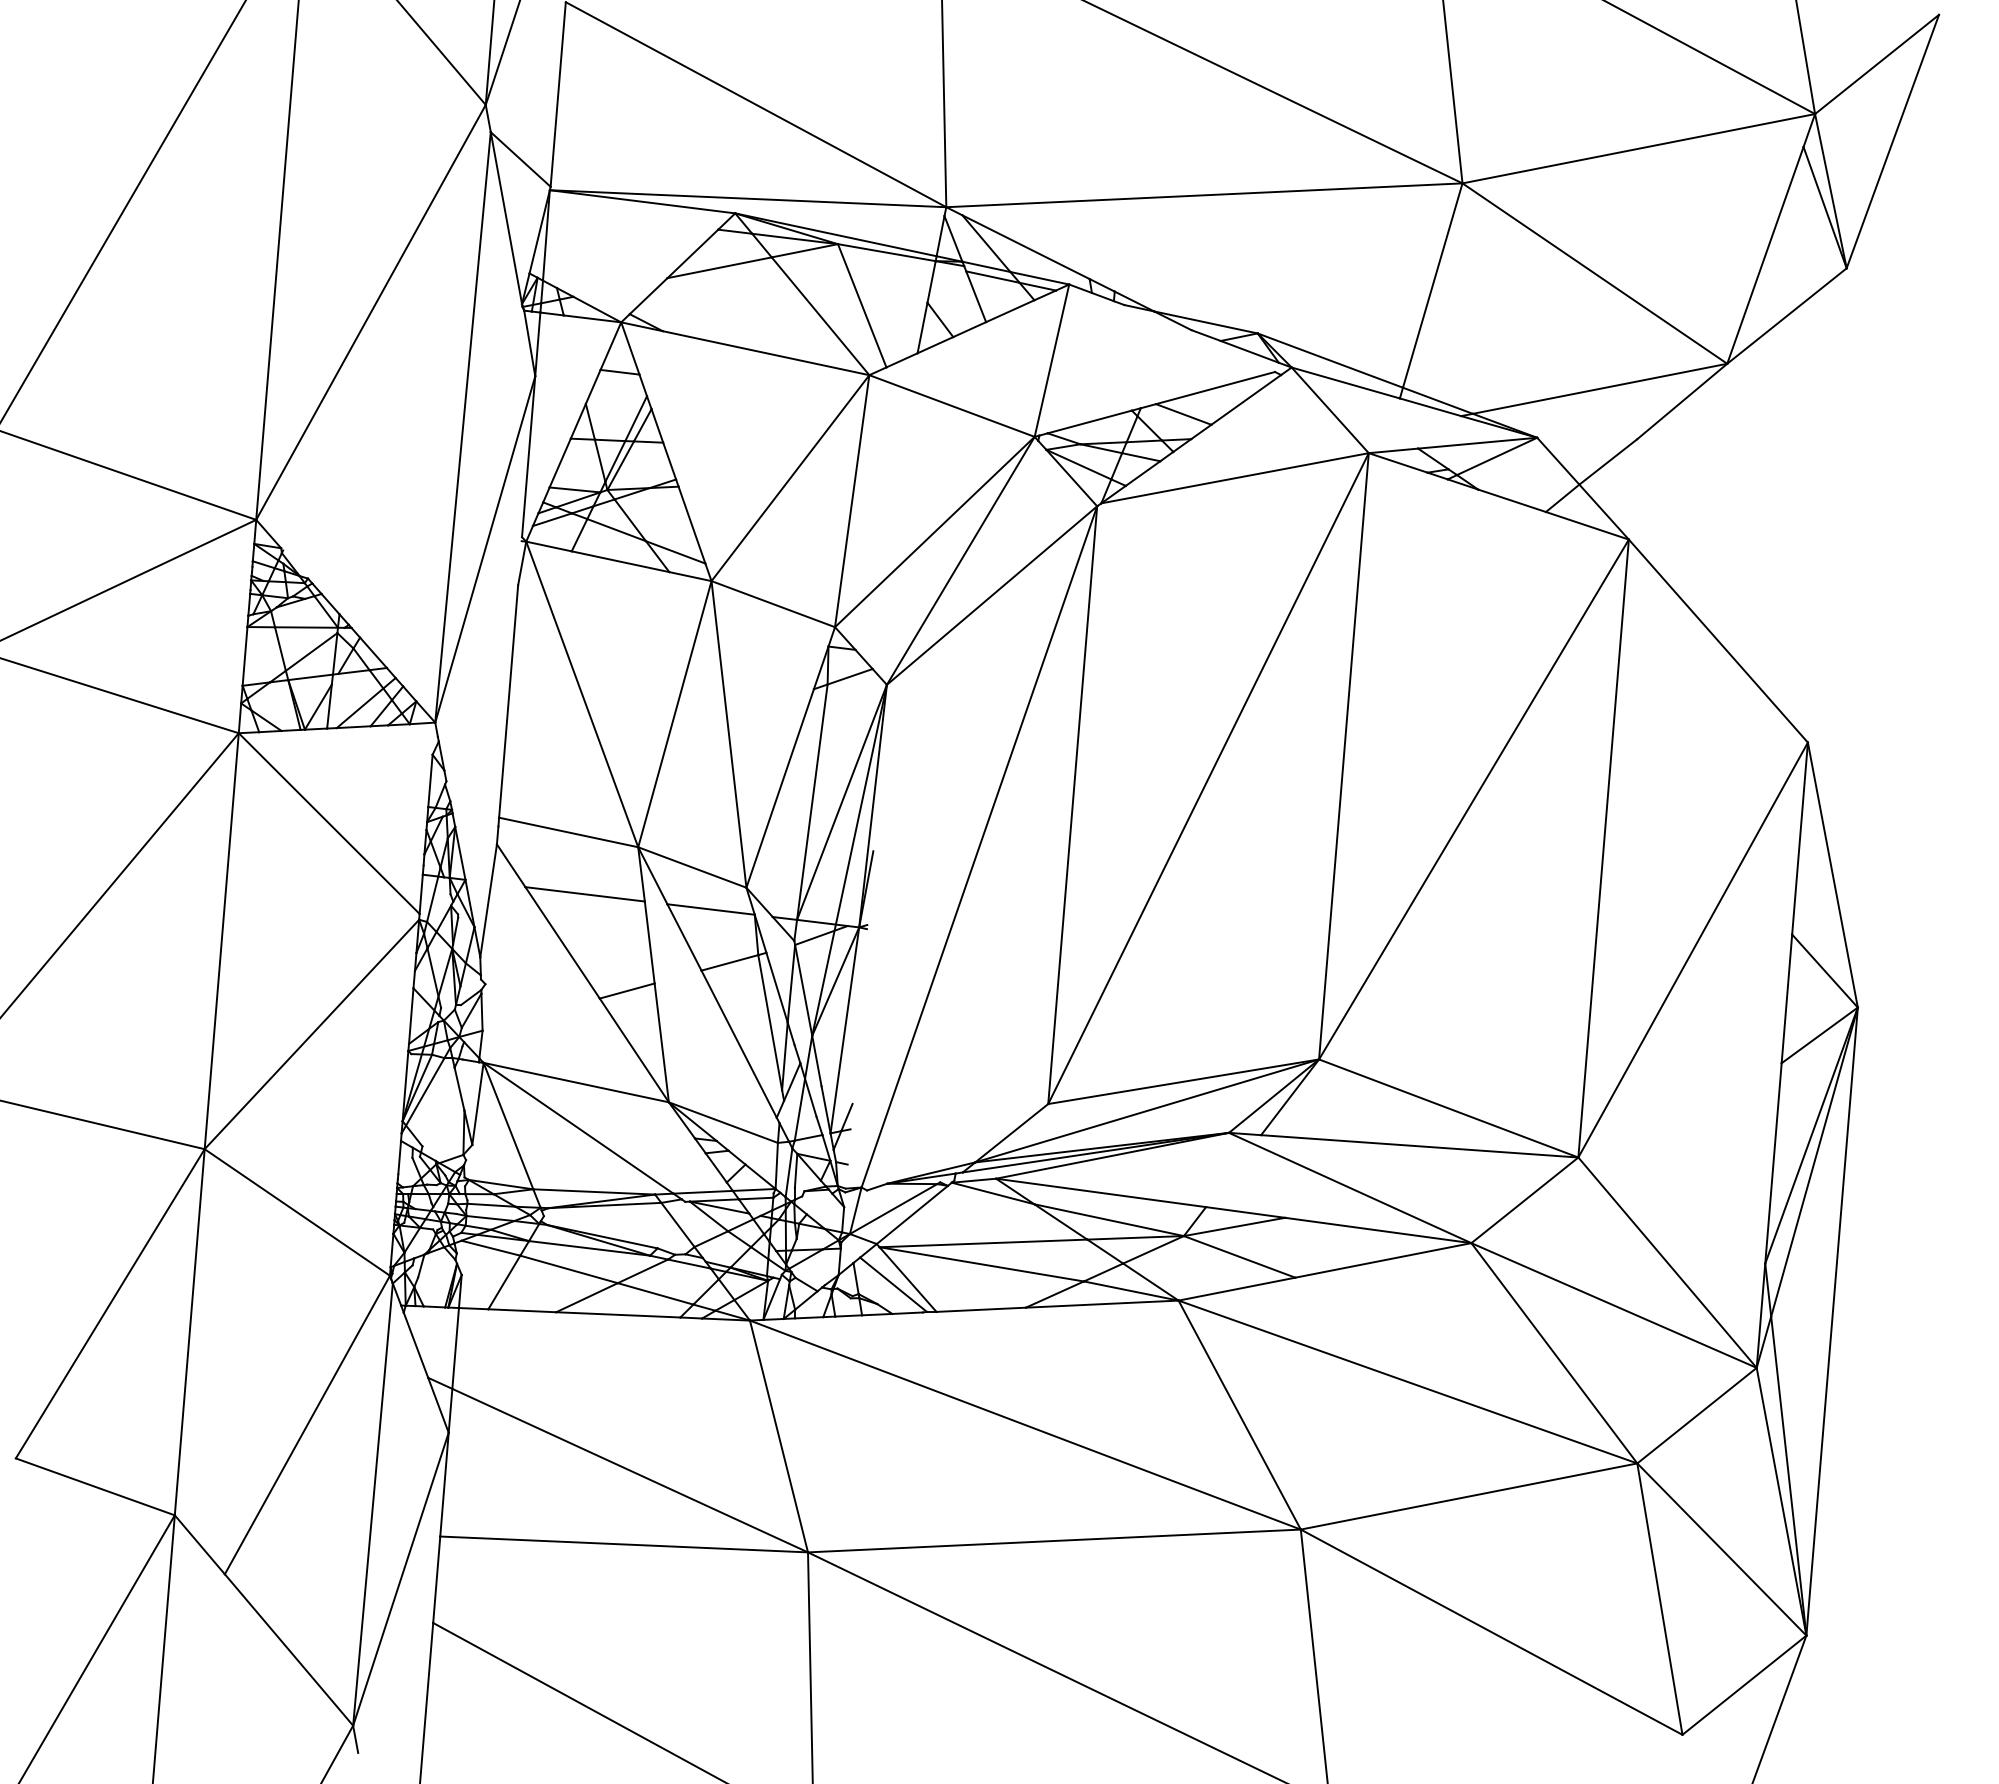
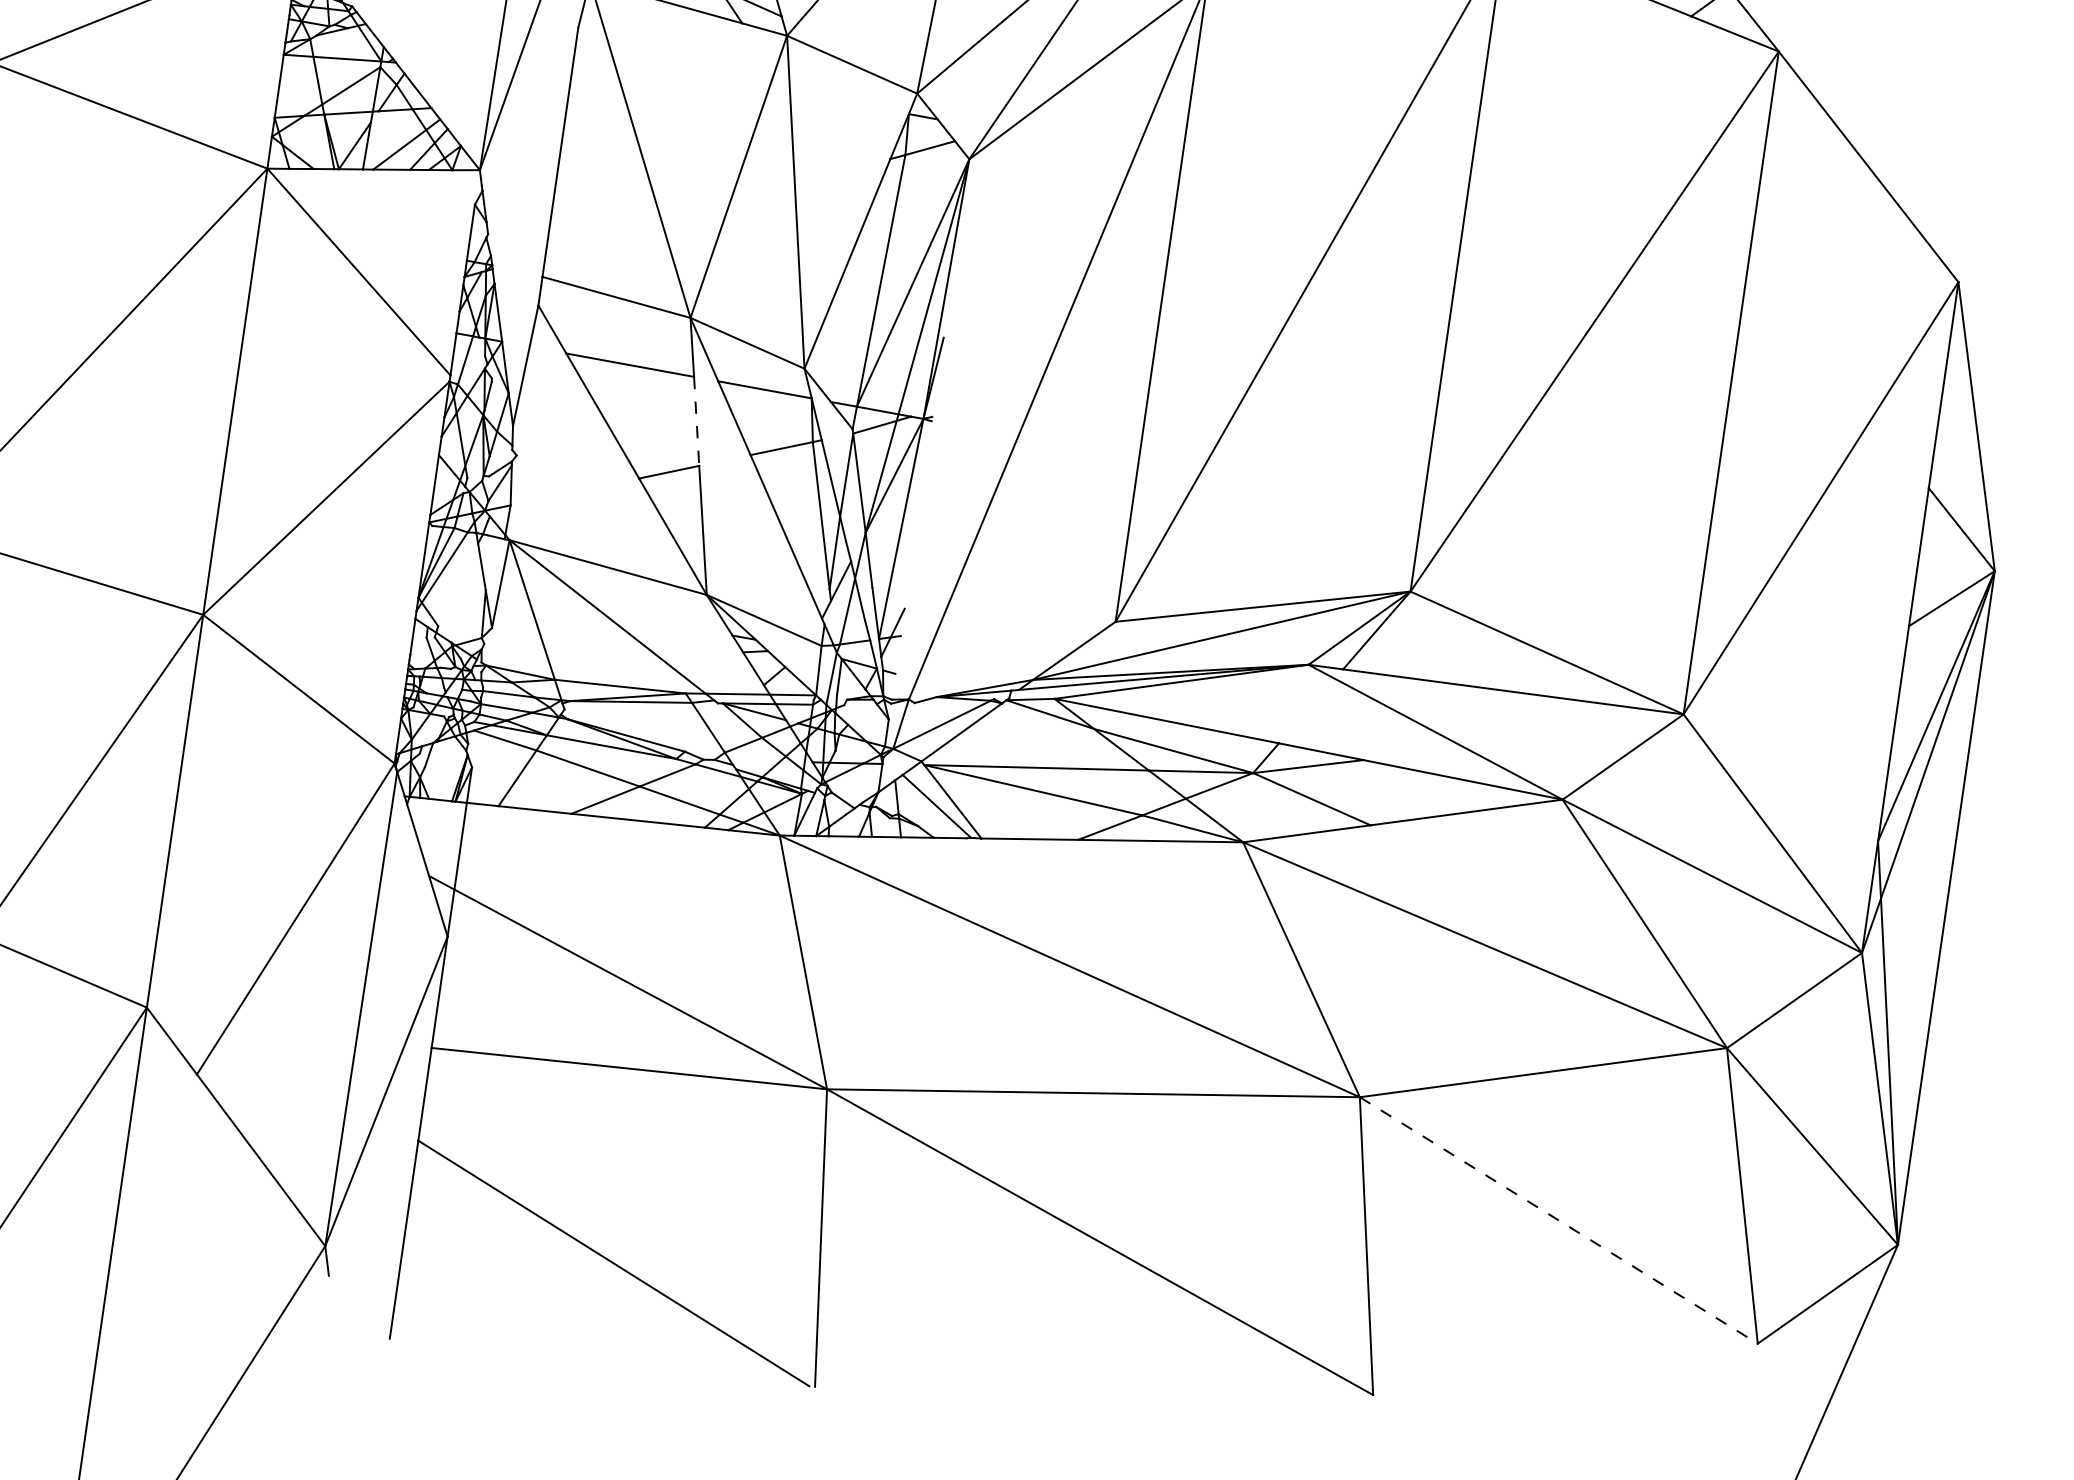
line: (649, 943) -> (696, 422), solid -> dashed
line: (1491, 1632) -> (1558, 1220), solid -> dashed

